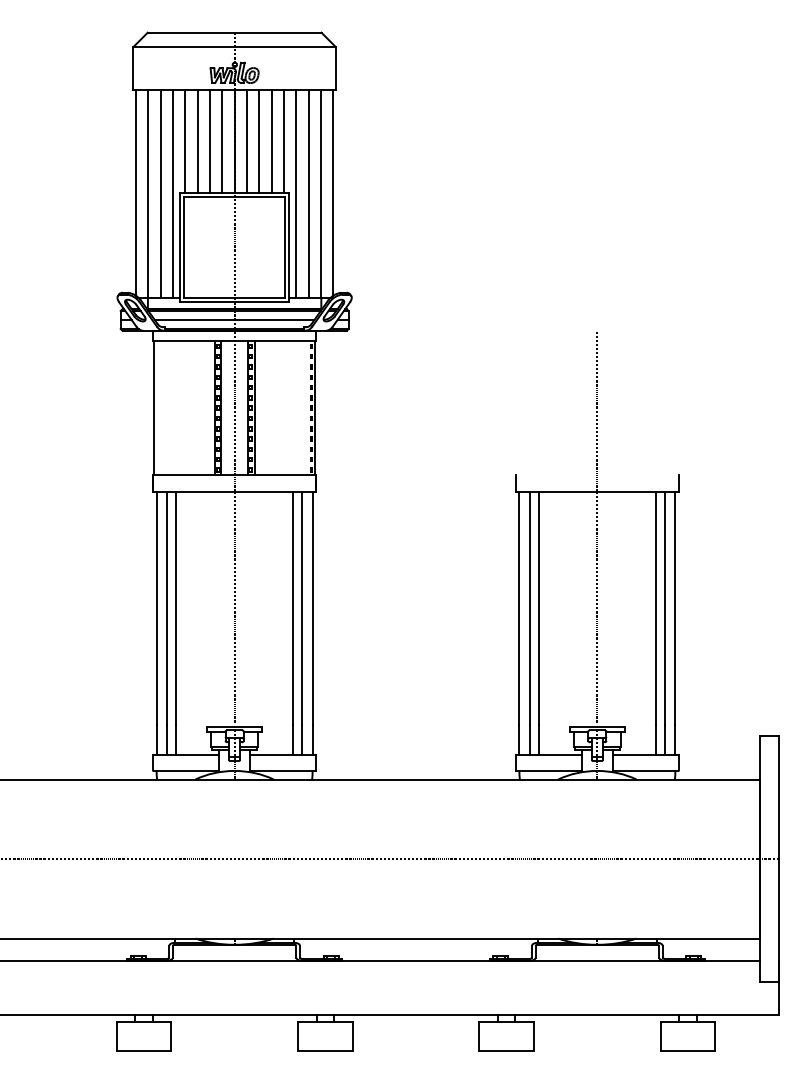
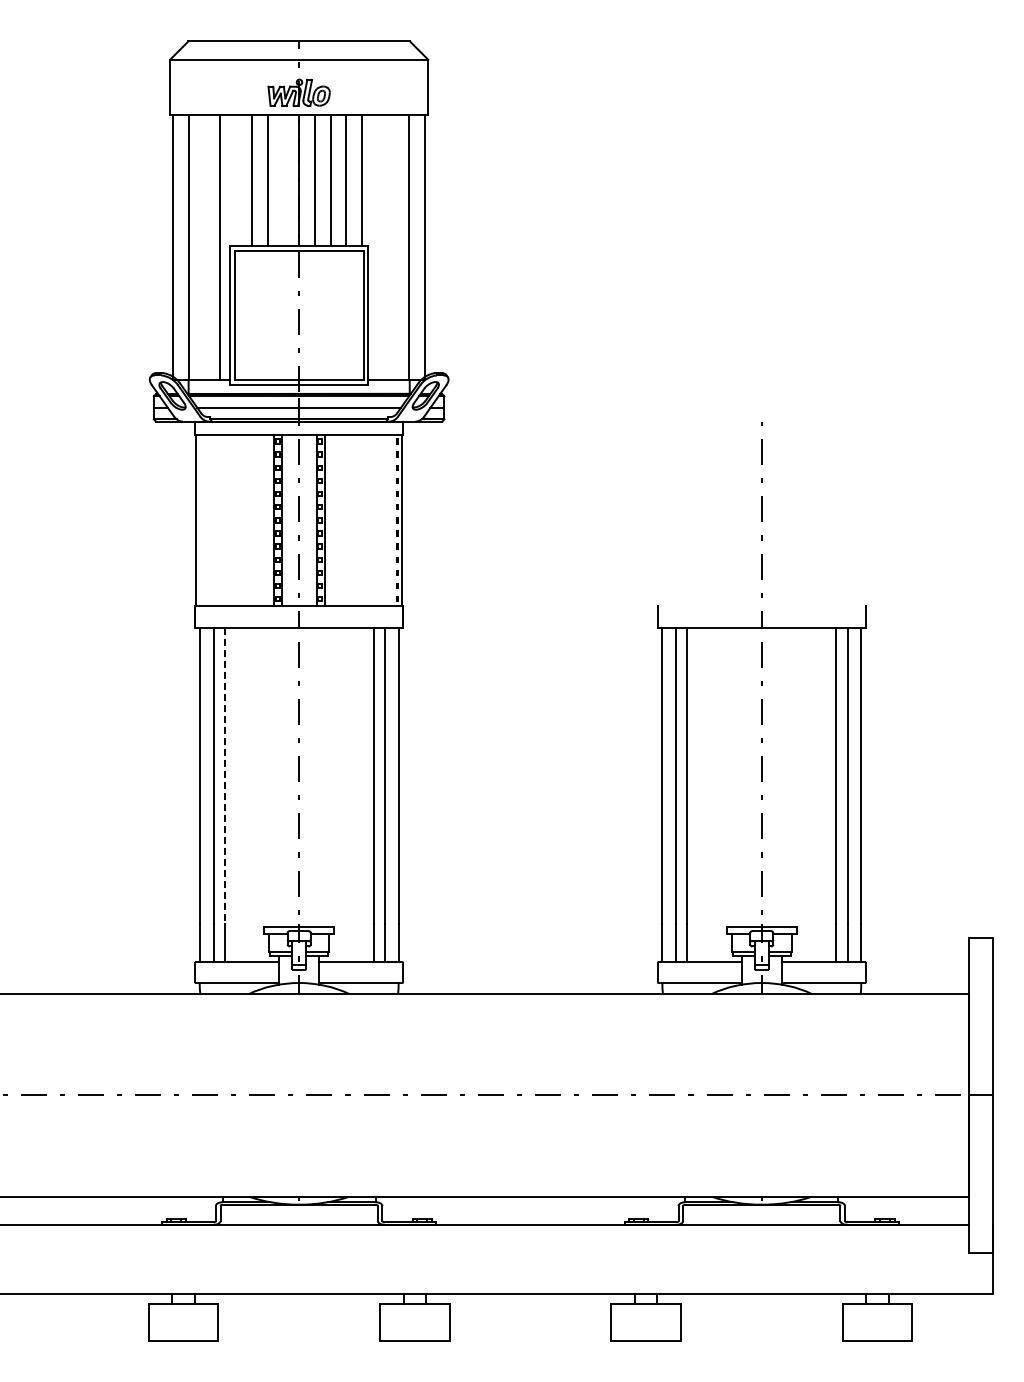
line: (185, 141) -> (236, 180), removed
line: (222, 141) -> (283, 180), removed
line: (160, 194) -> (204, 247), removed
line: (296, 194) -> (377, 247), removed
line: (308, 194) -> (393, 247), removed
line: (176, 609) -> (224, 776), solid -> dashed

